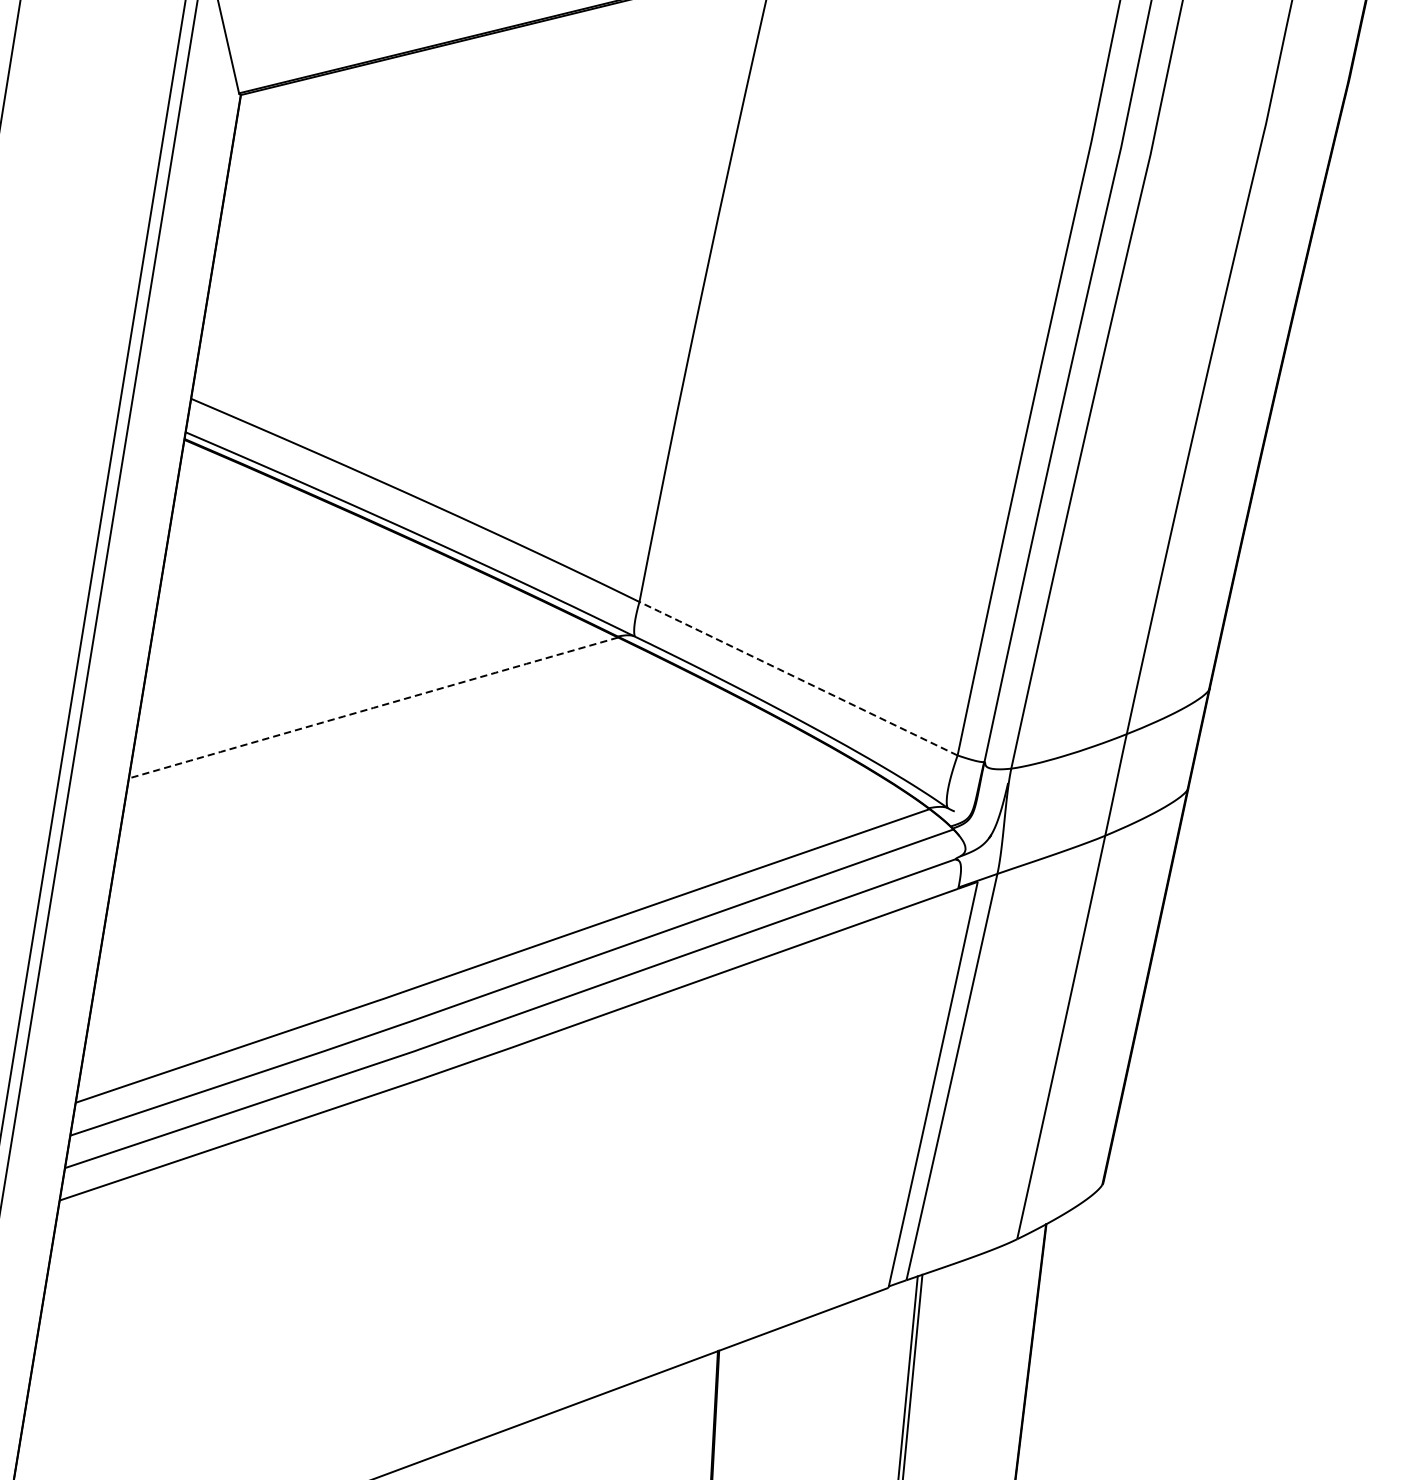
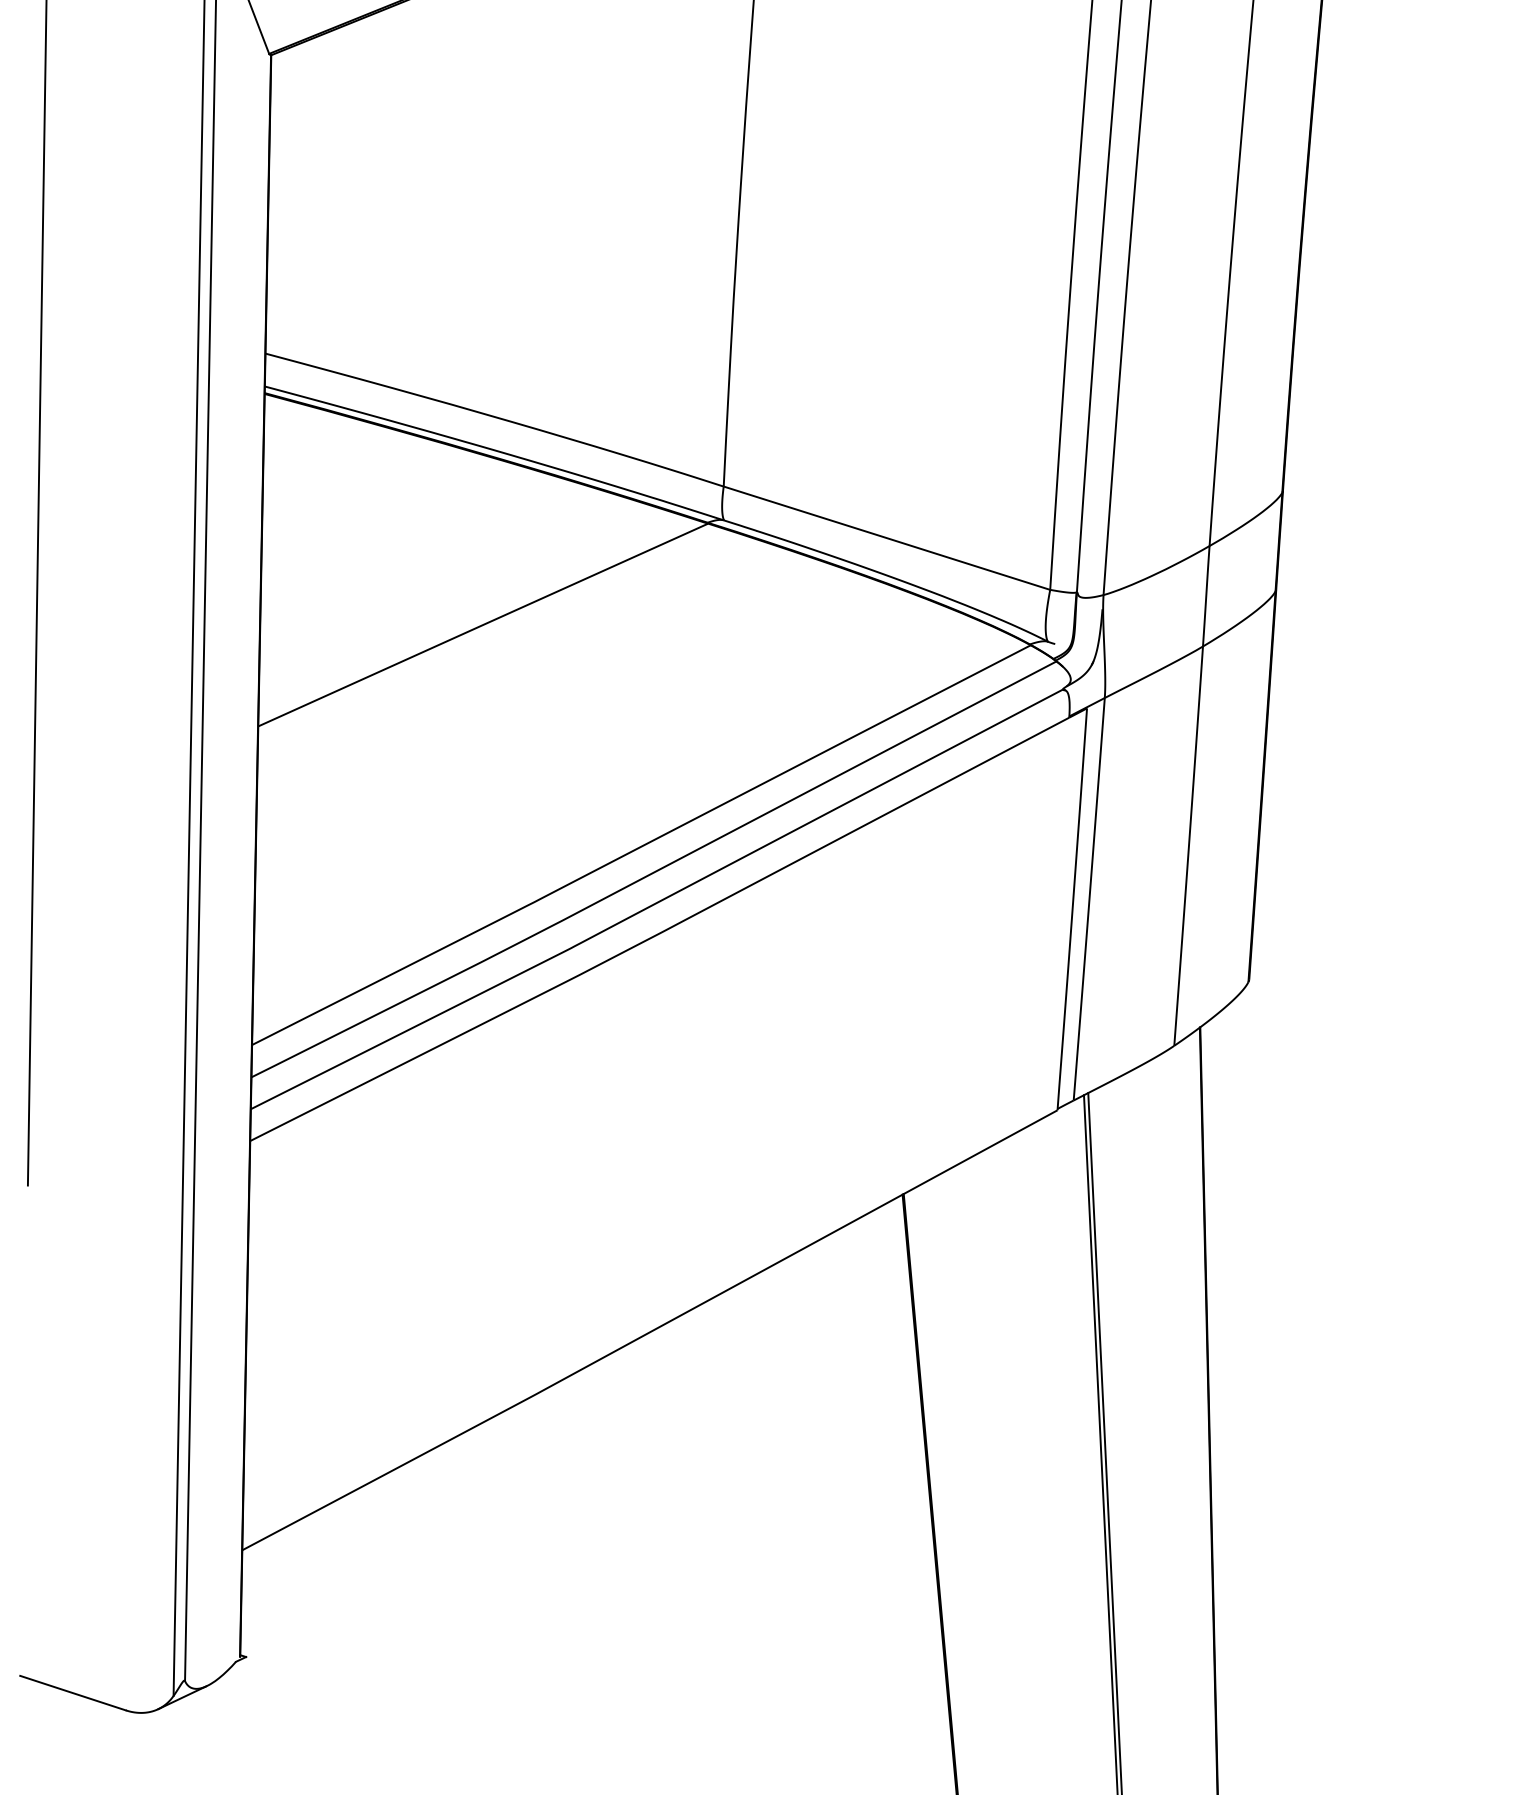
arc: (798, 678) -> (886, 538), dashed -> solid
arc: (373, 708) -> (483, 625), dashed -> solid

